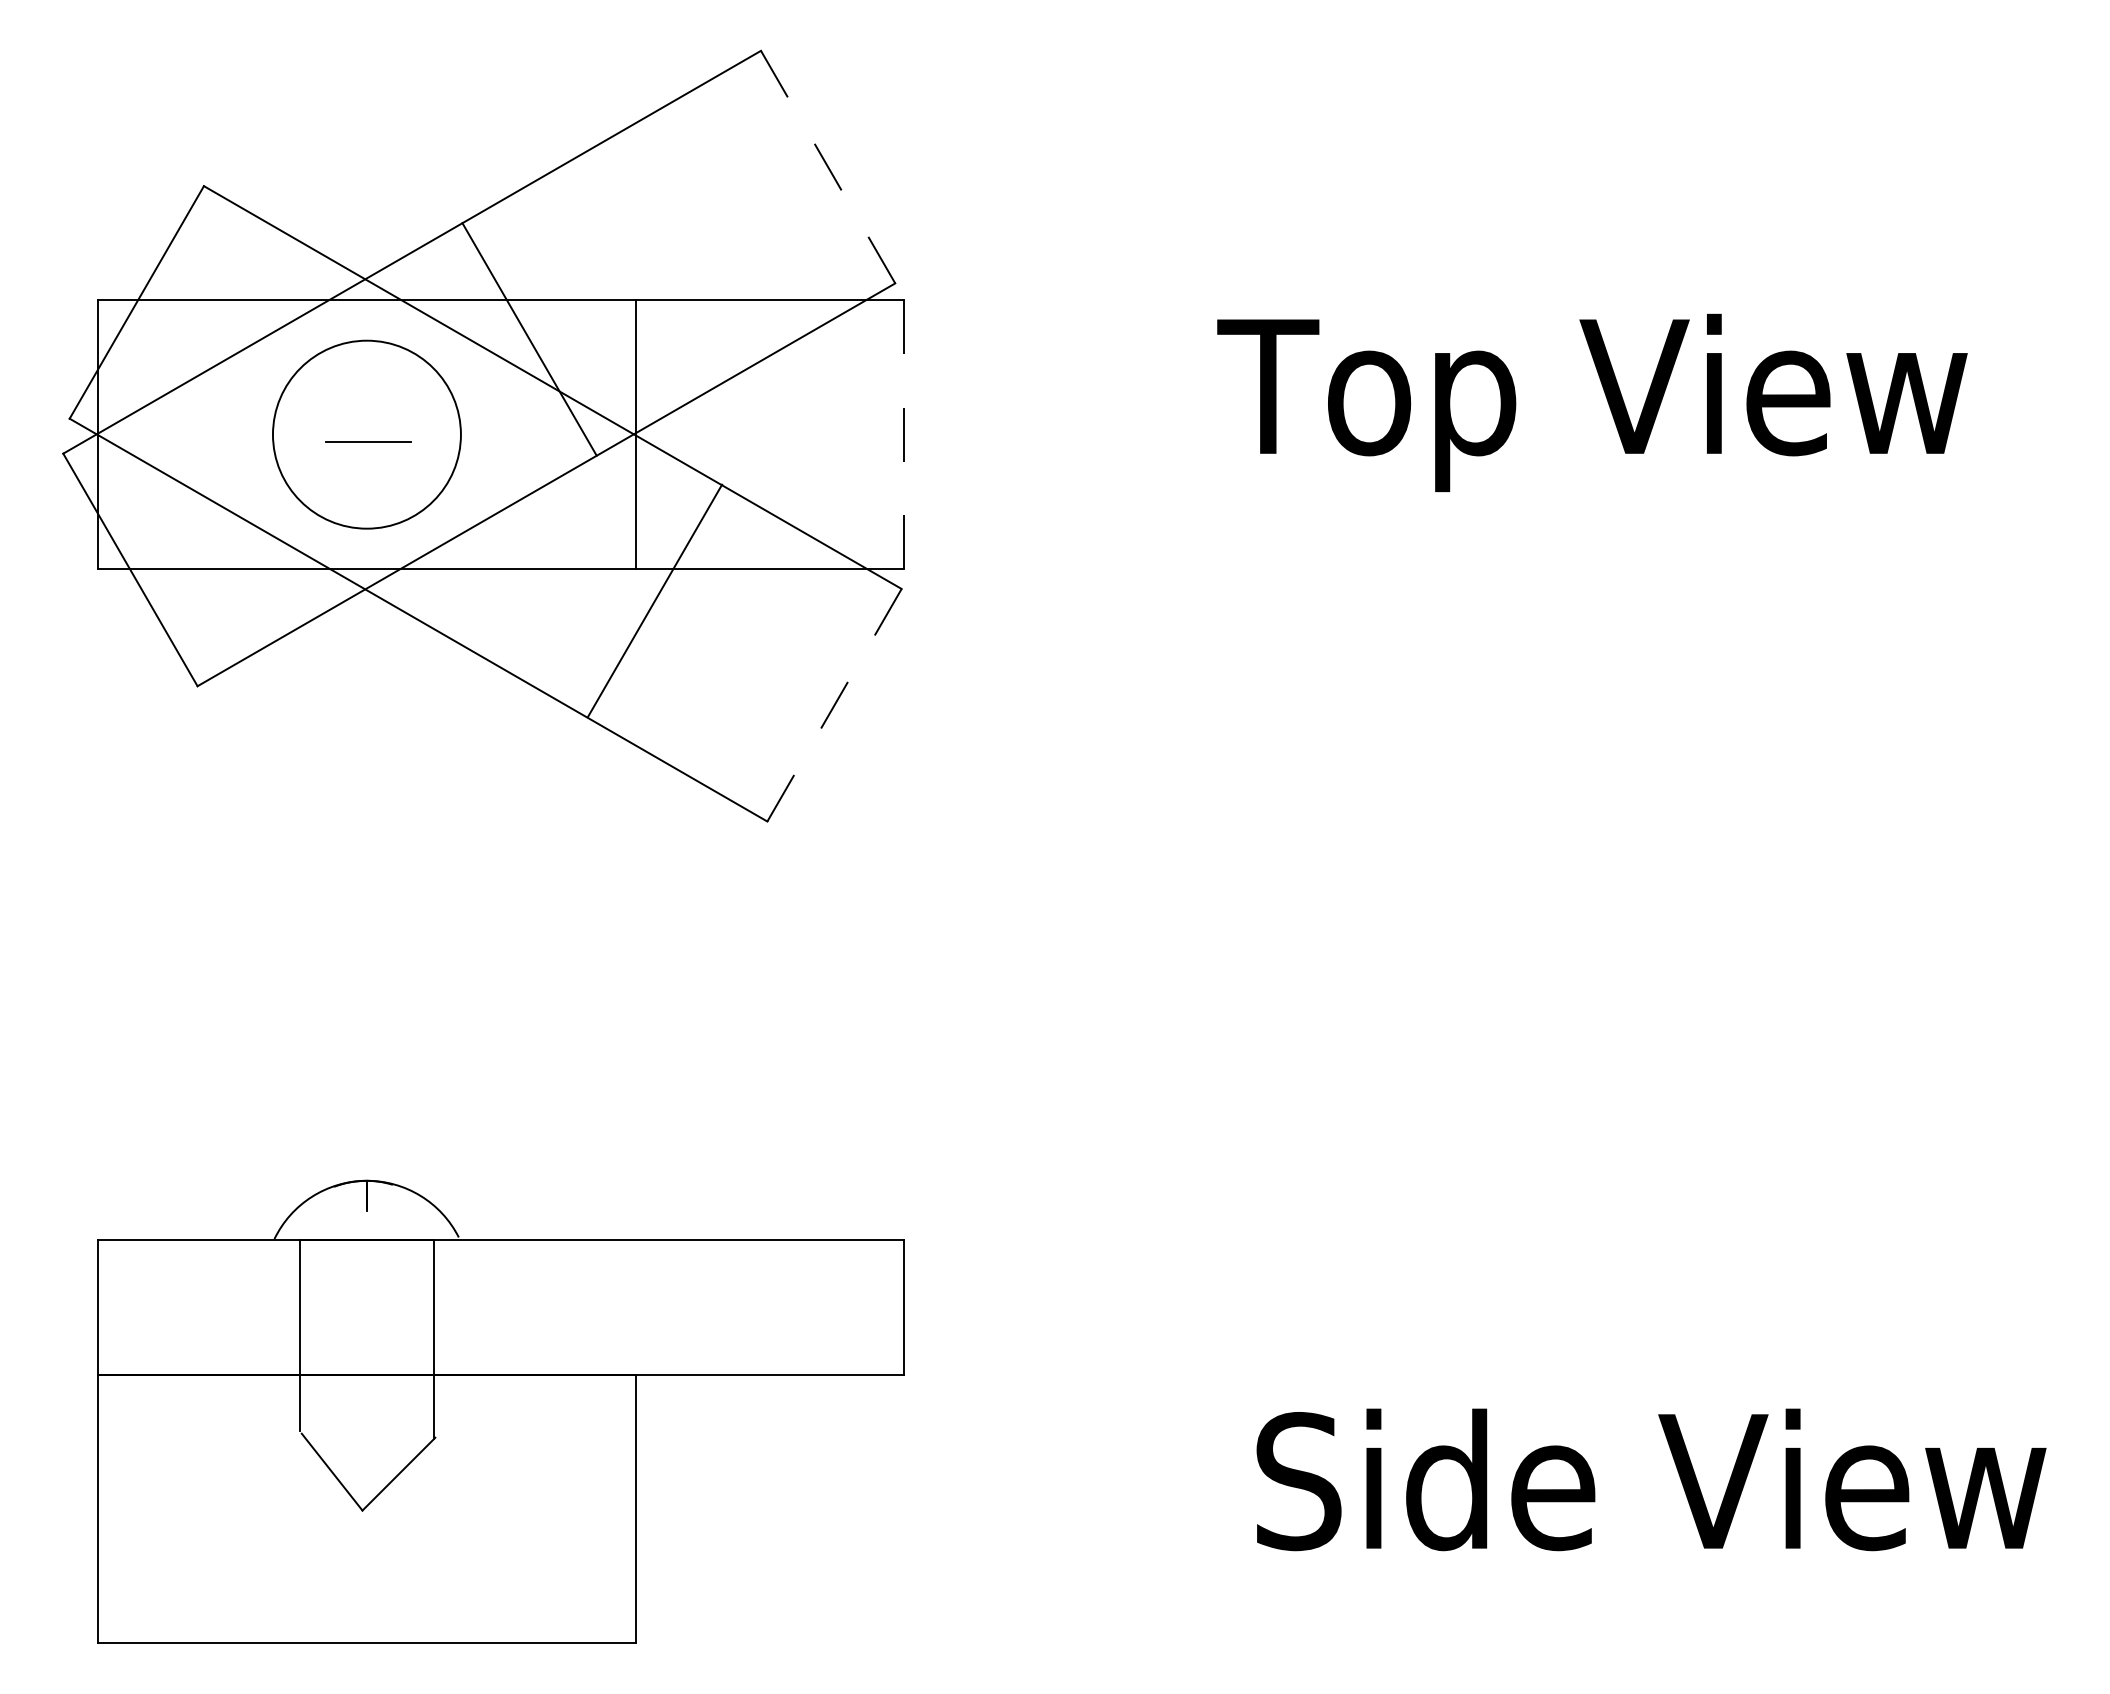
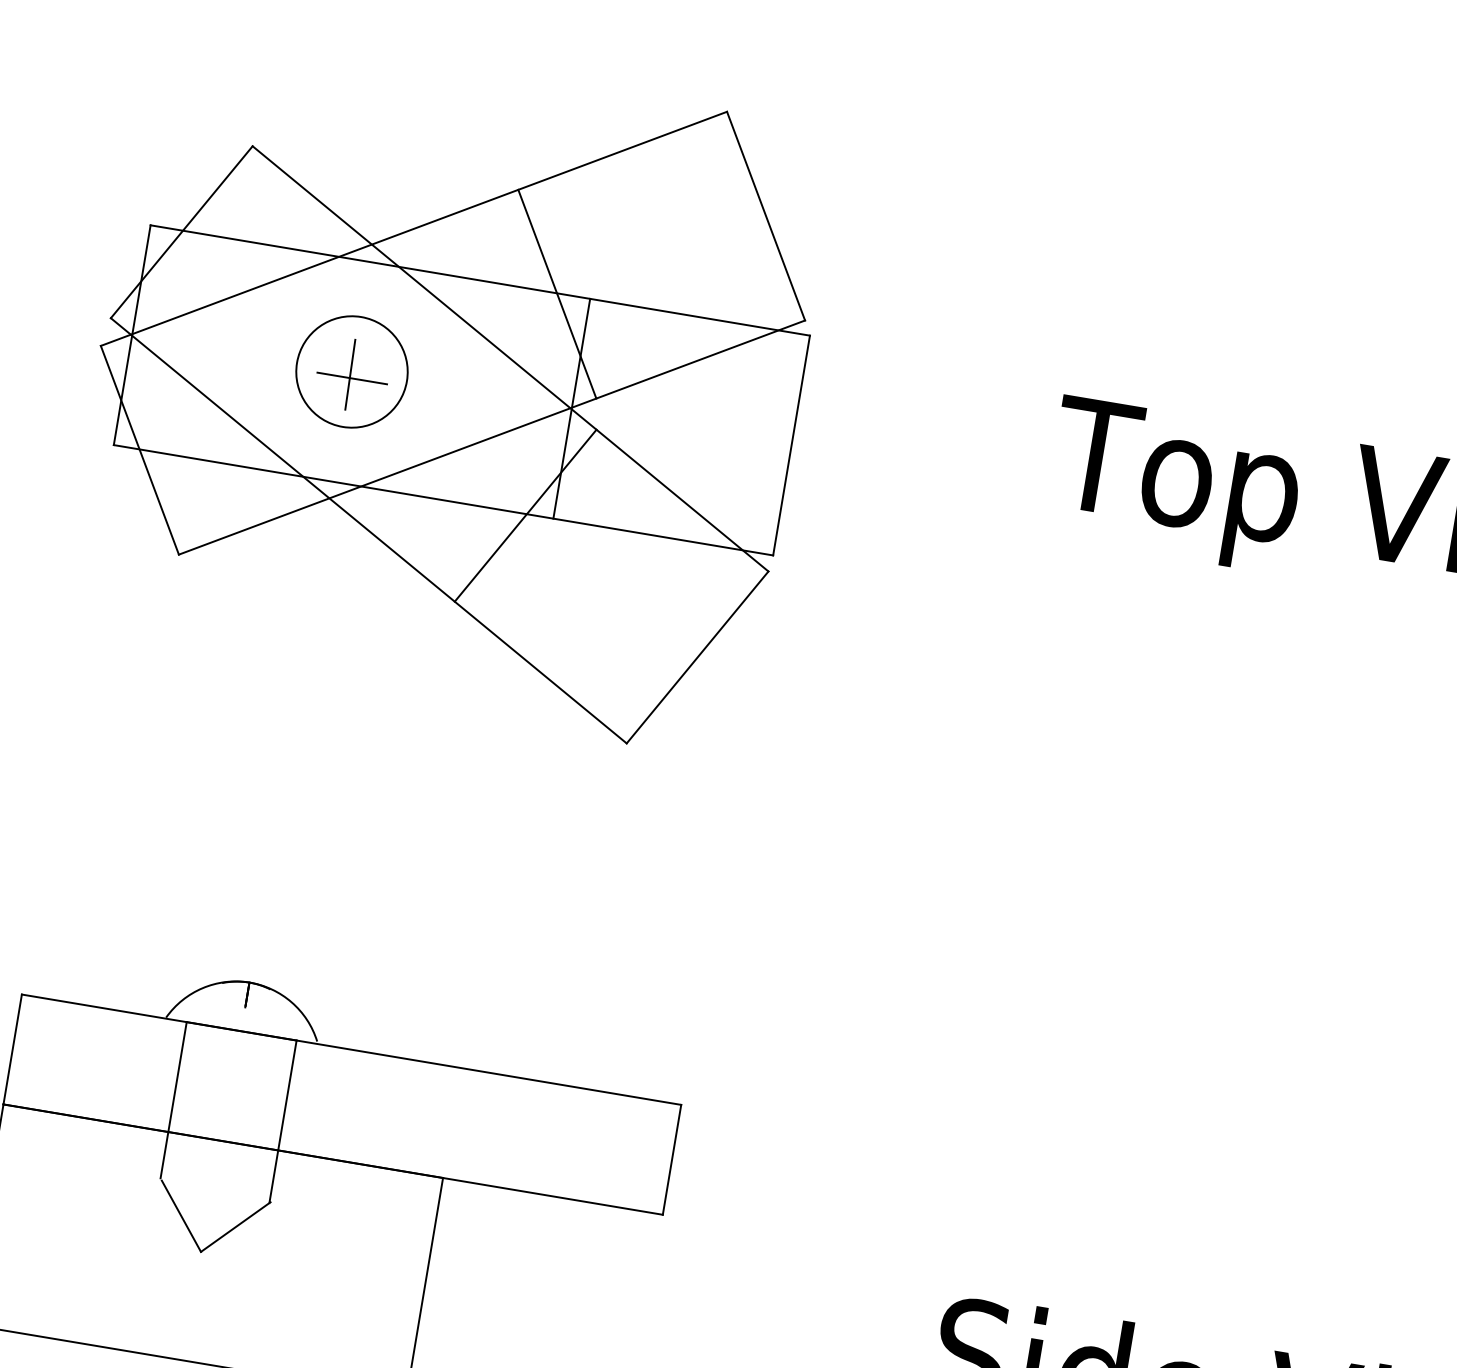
line: (827, 166) -> (765, 215), dashed -> solid
line: (529, 339) -> (557, 294), moved
circle: (366, 434) -> (351, 371), size x0.71
line: (904, 434) -> (791, 445), dashed -> solid
line: (365, 437) -> (350, 374), added
line: (654, 600) -> (525, 515), moved
line: (834, 704) -> (697, 656), dashed -> solid

